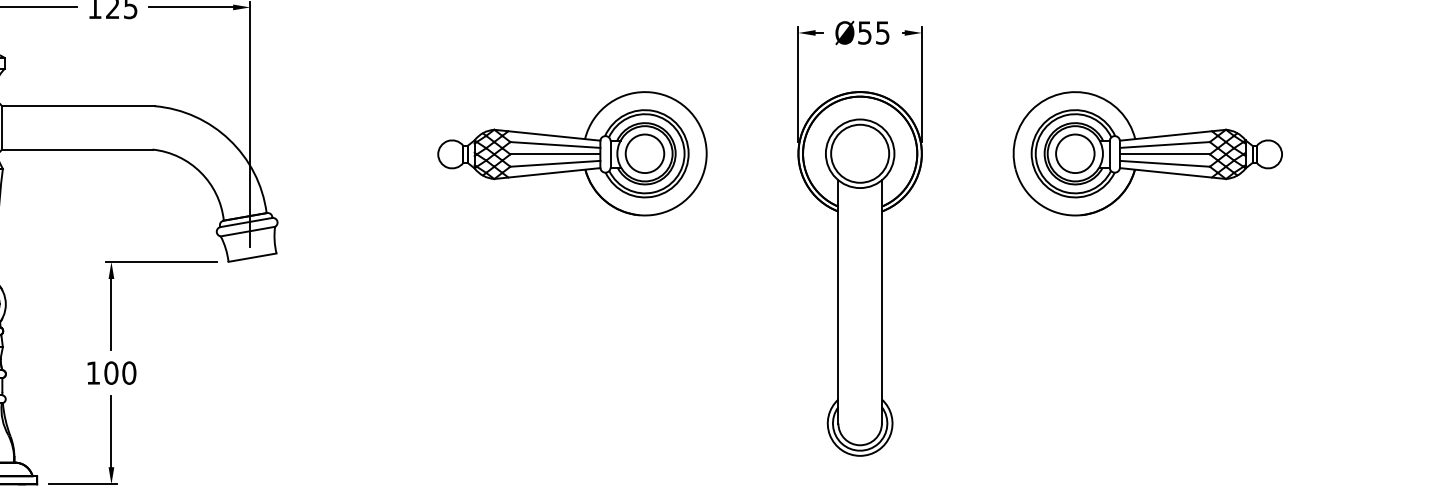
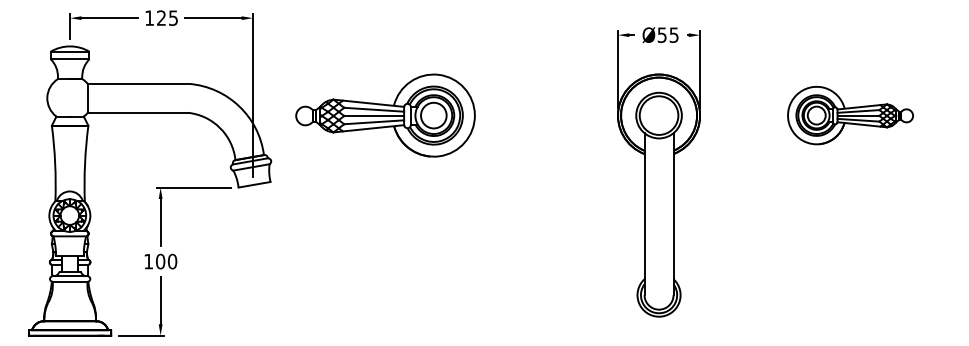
part: (572, 153) -> (385, 115), moved
part: (1147, 153) -> (850, 115), size x0.7

